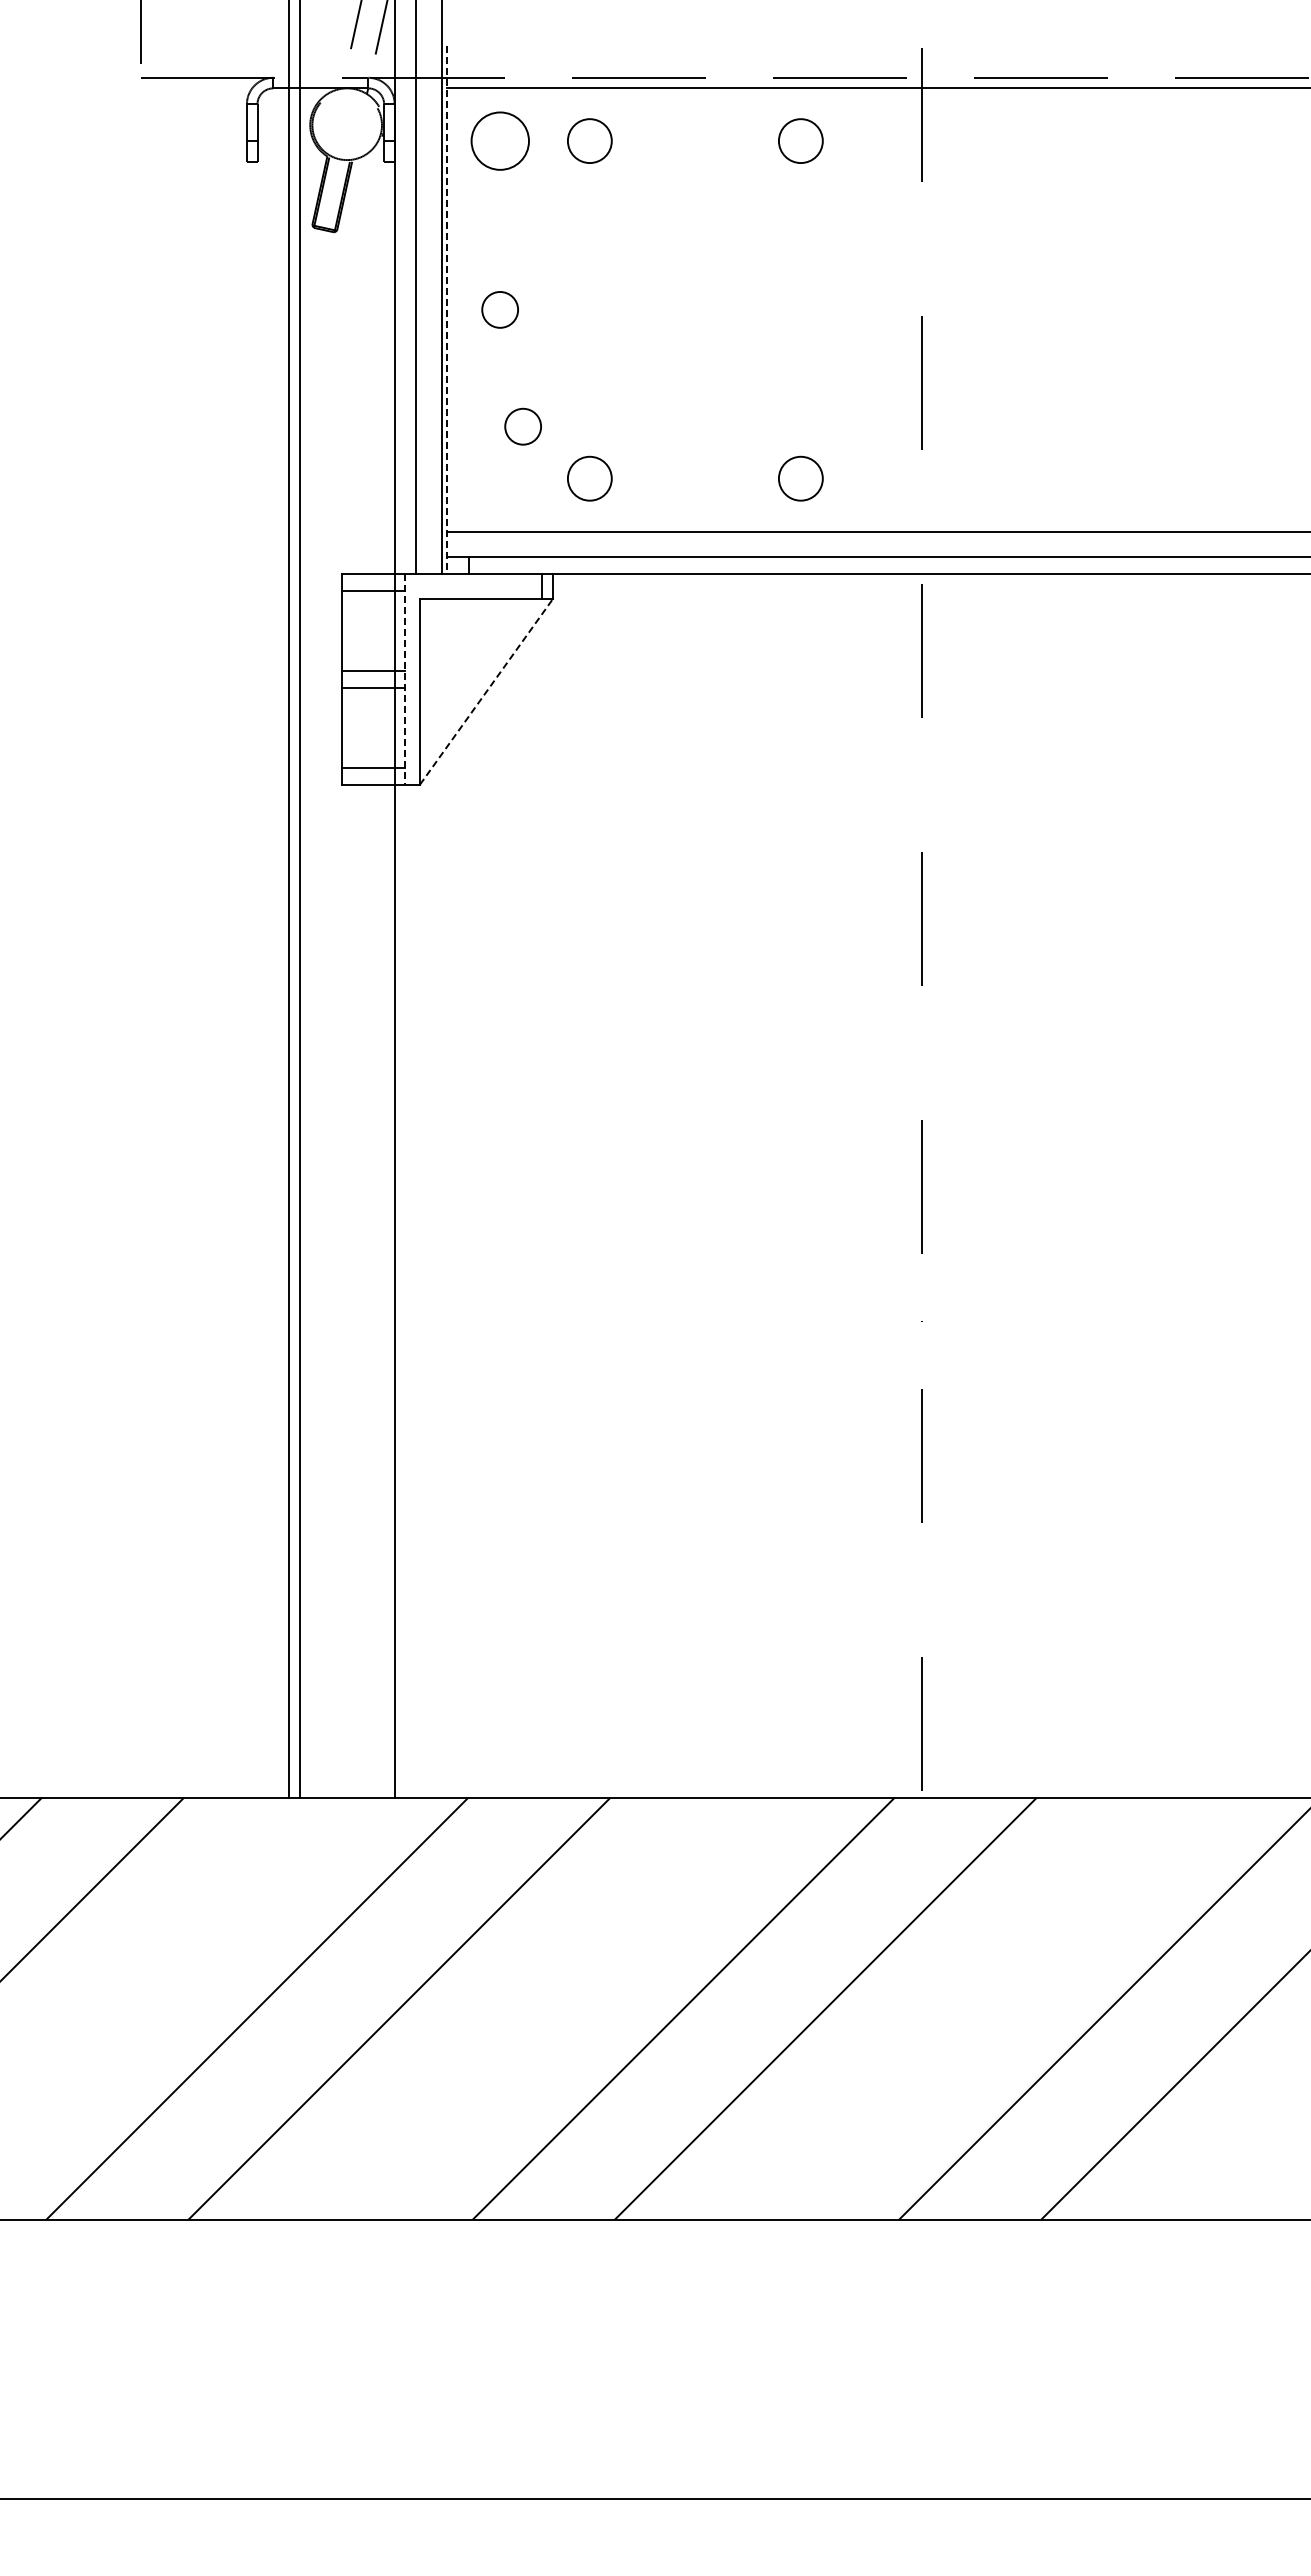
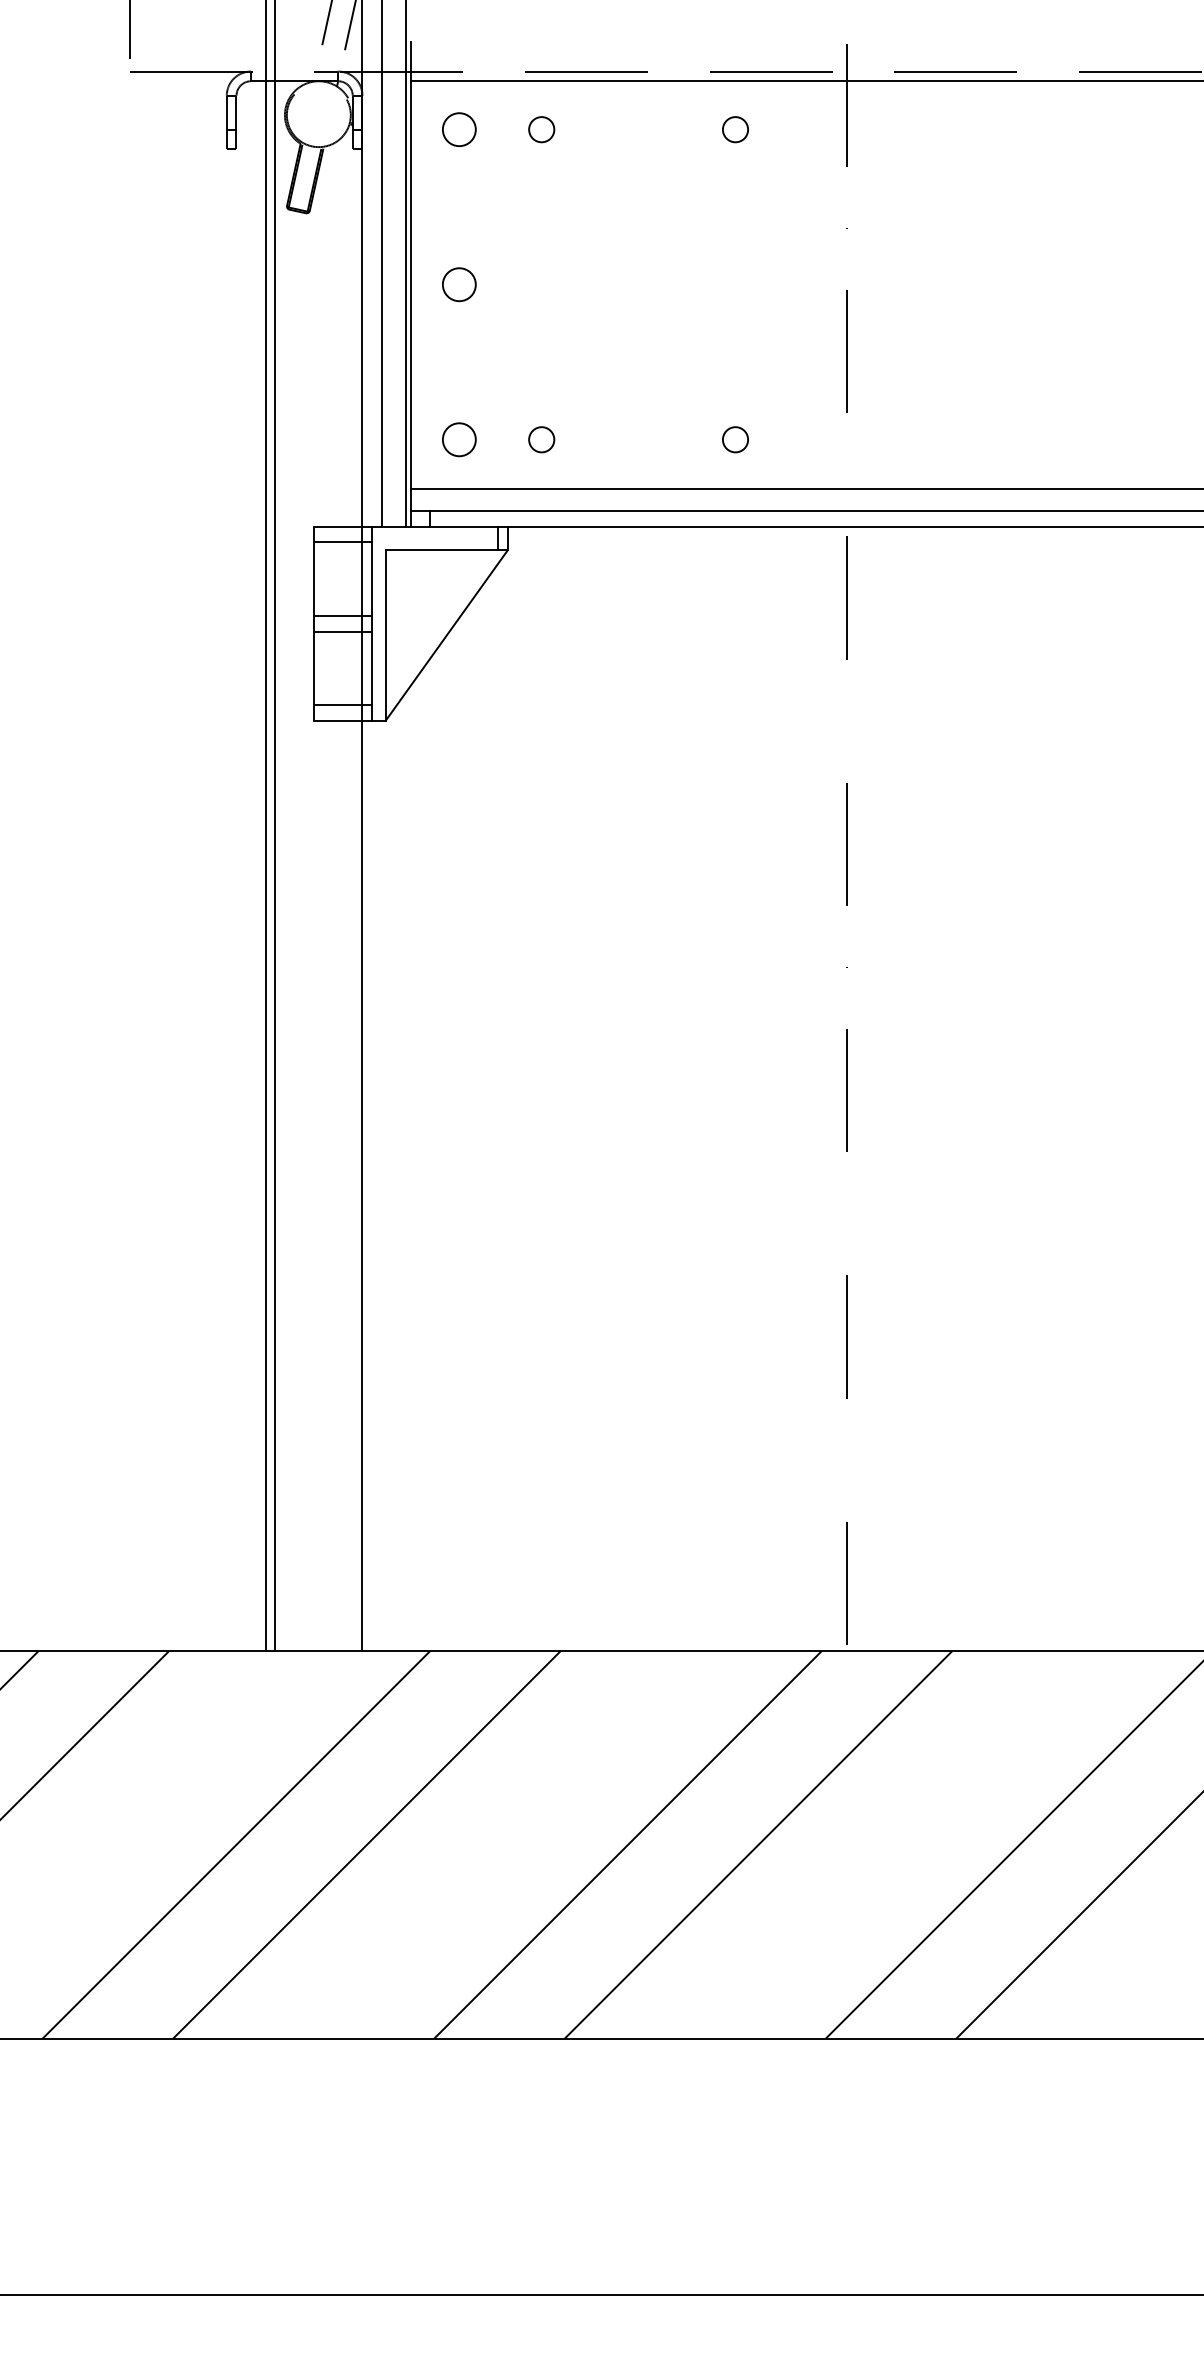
circle: (499, 140) -> (458, 129), size x0.62
circle: (589, 140) -> (541, 129), size x0.62
circle: (800, 140) -> (735, 129), size x0.62
line: (447, 309) -> (410, 284), dashed -> solid
circle: (522, 426) -> (458, 439), moved
circle: (589, 478) -> (541, 439), size x0.62
circle: (800, 478) -> (735, 439), size x0.62
line: (405, 679) -> (372, 624), dashed -> solid
line: (486, 691) -> (446, 635), dashed -> solid

